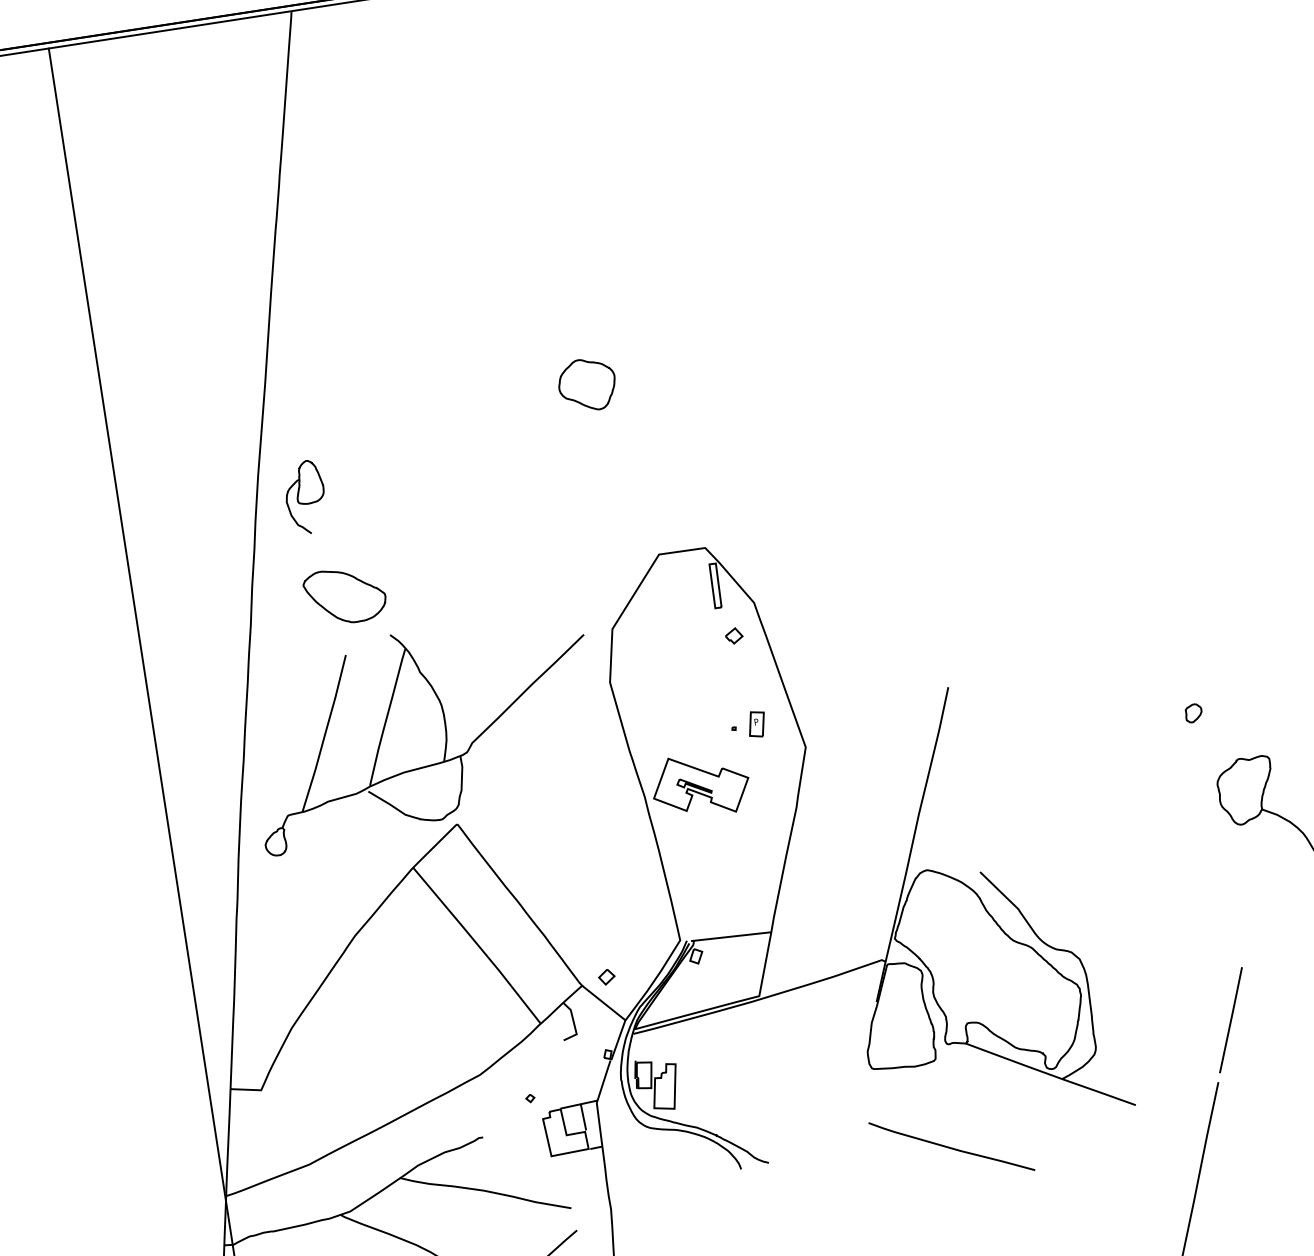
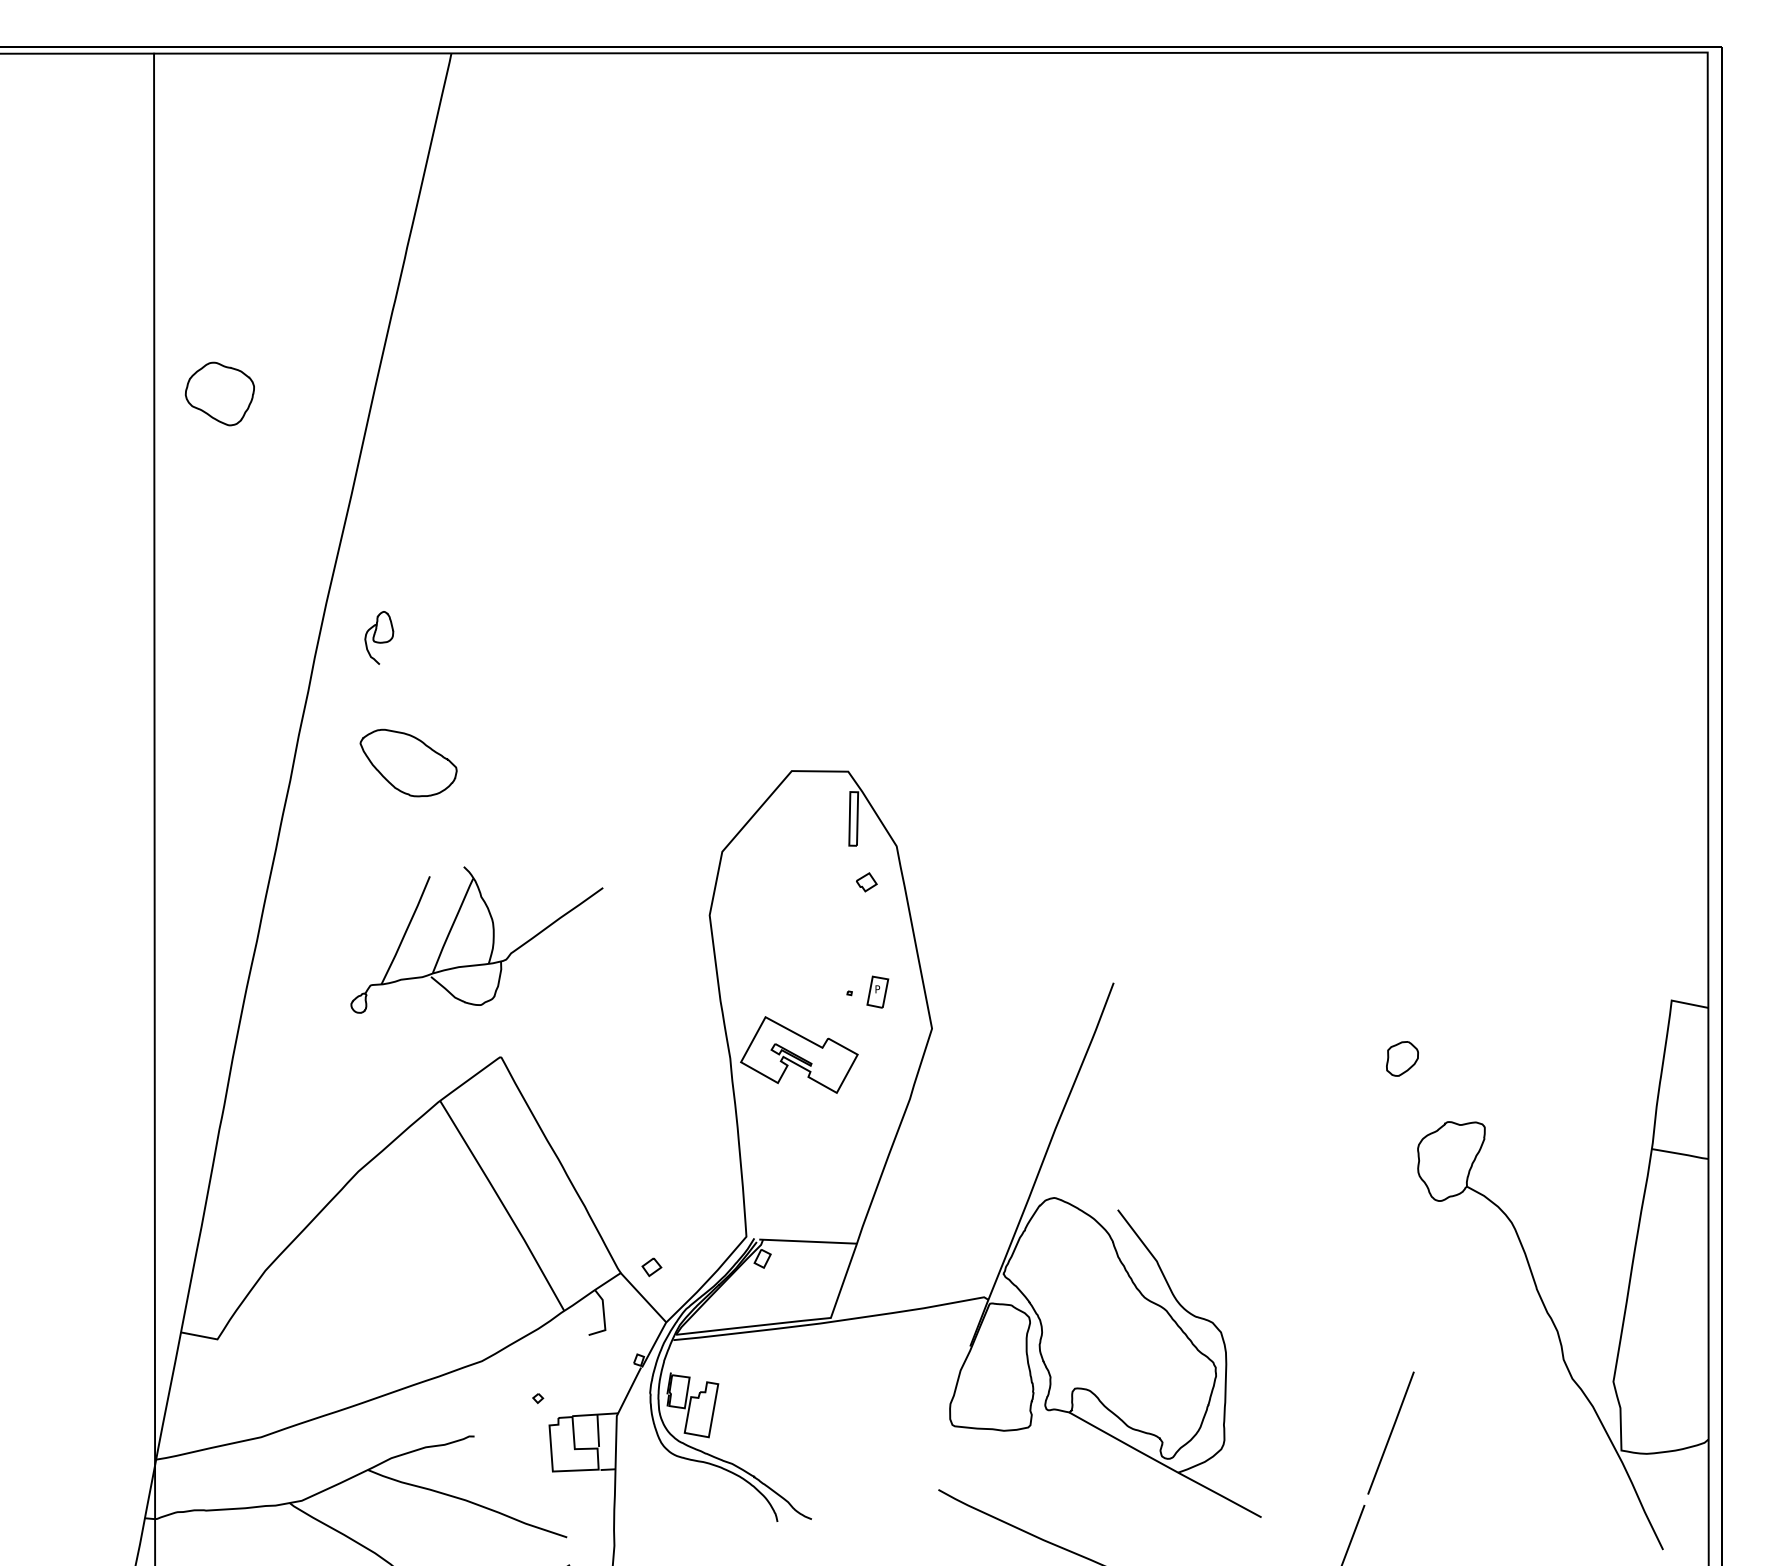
part: (586, 384) -> (219, 393), moved
part: (305, 497) -> (379, 637), size x0.6
part: (1193, 712) -> (1402, 1058), size x1.6
part: (422, 731) -> (476, 939), size x0.6

